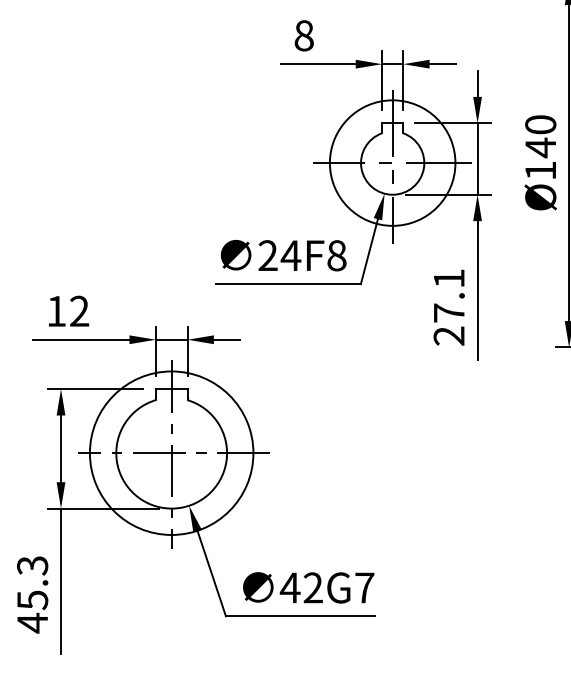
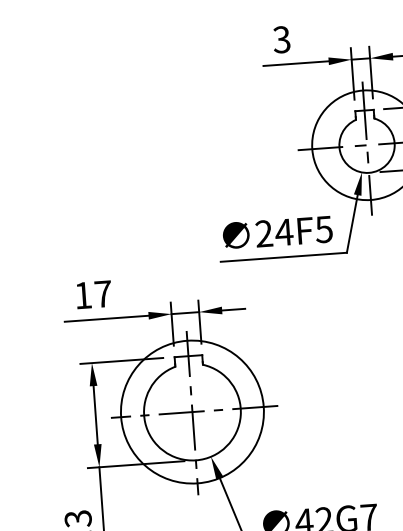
text: (303, 35) -> (281, 39), 8 -> 3
text: (336, 255) -> (323, 229), 24F8 -> 24F5
text: (79, 310) -> (103, 293), 12 -> 17

